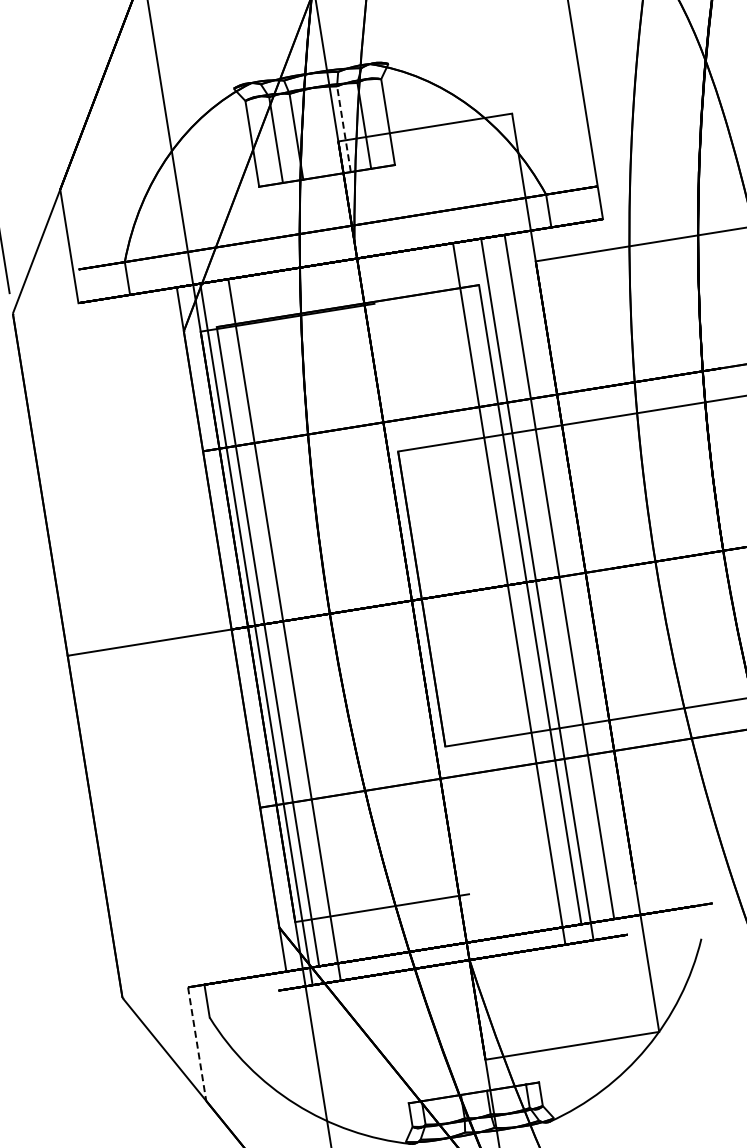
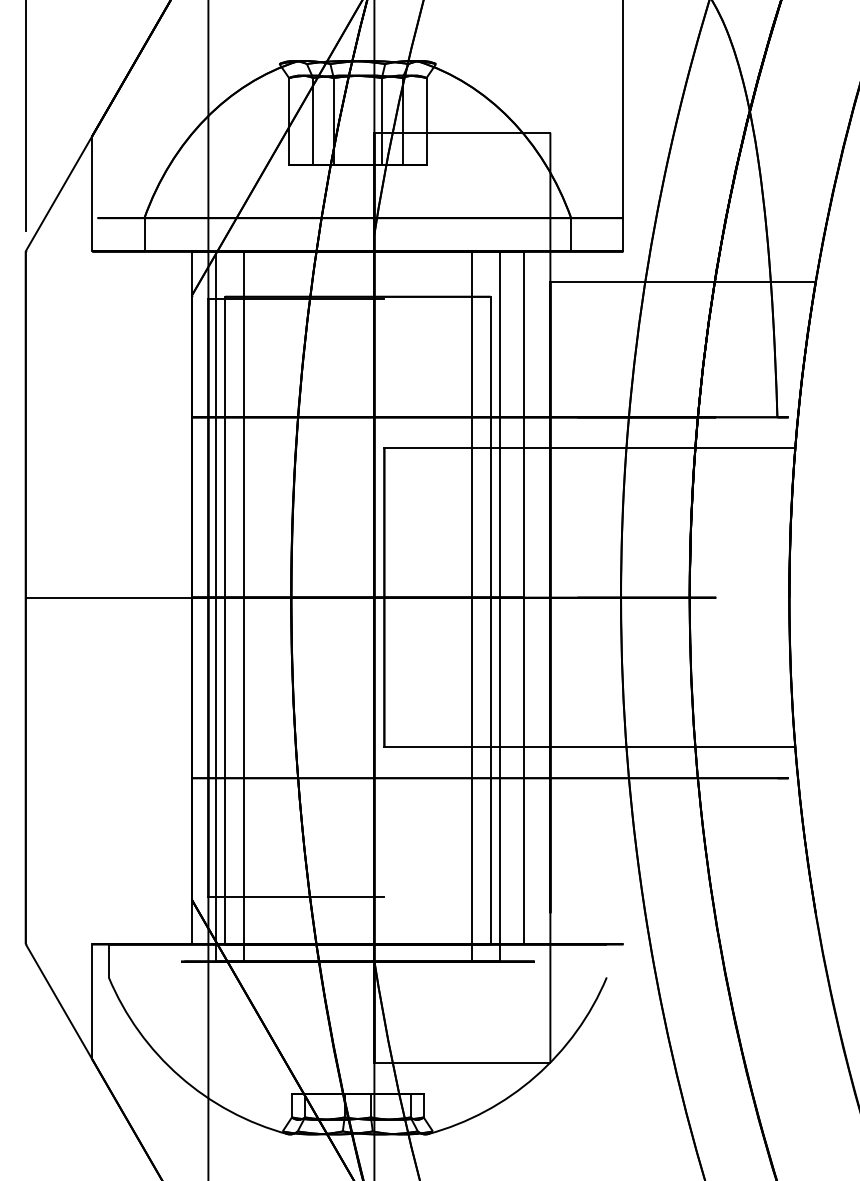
line: (343, 128) -> (381, 120), dashed -> solid
line: (197, 1043) -> (92, 1001), dashed -> solid

